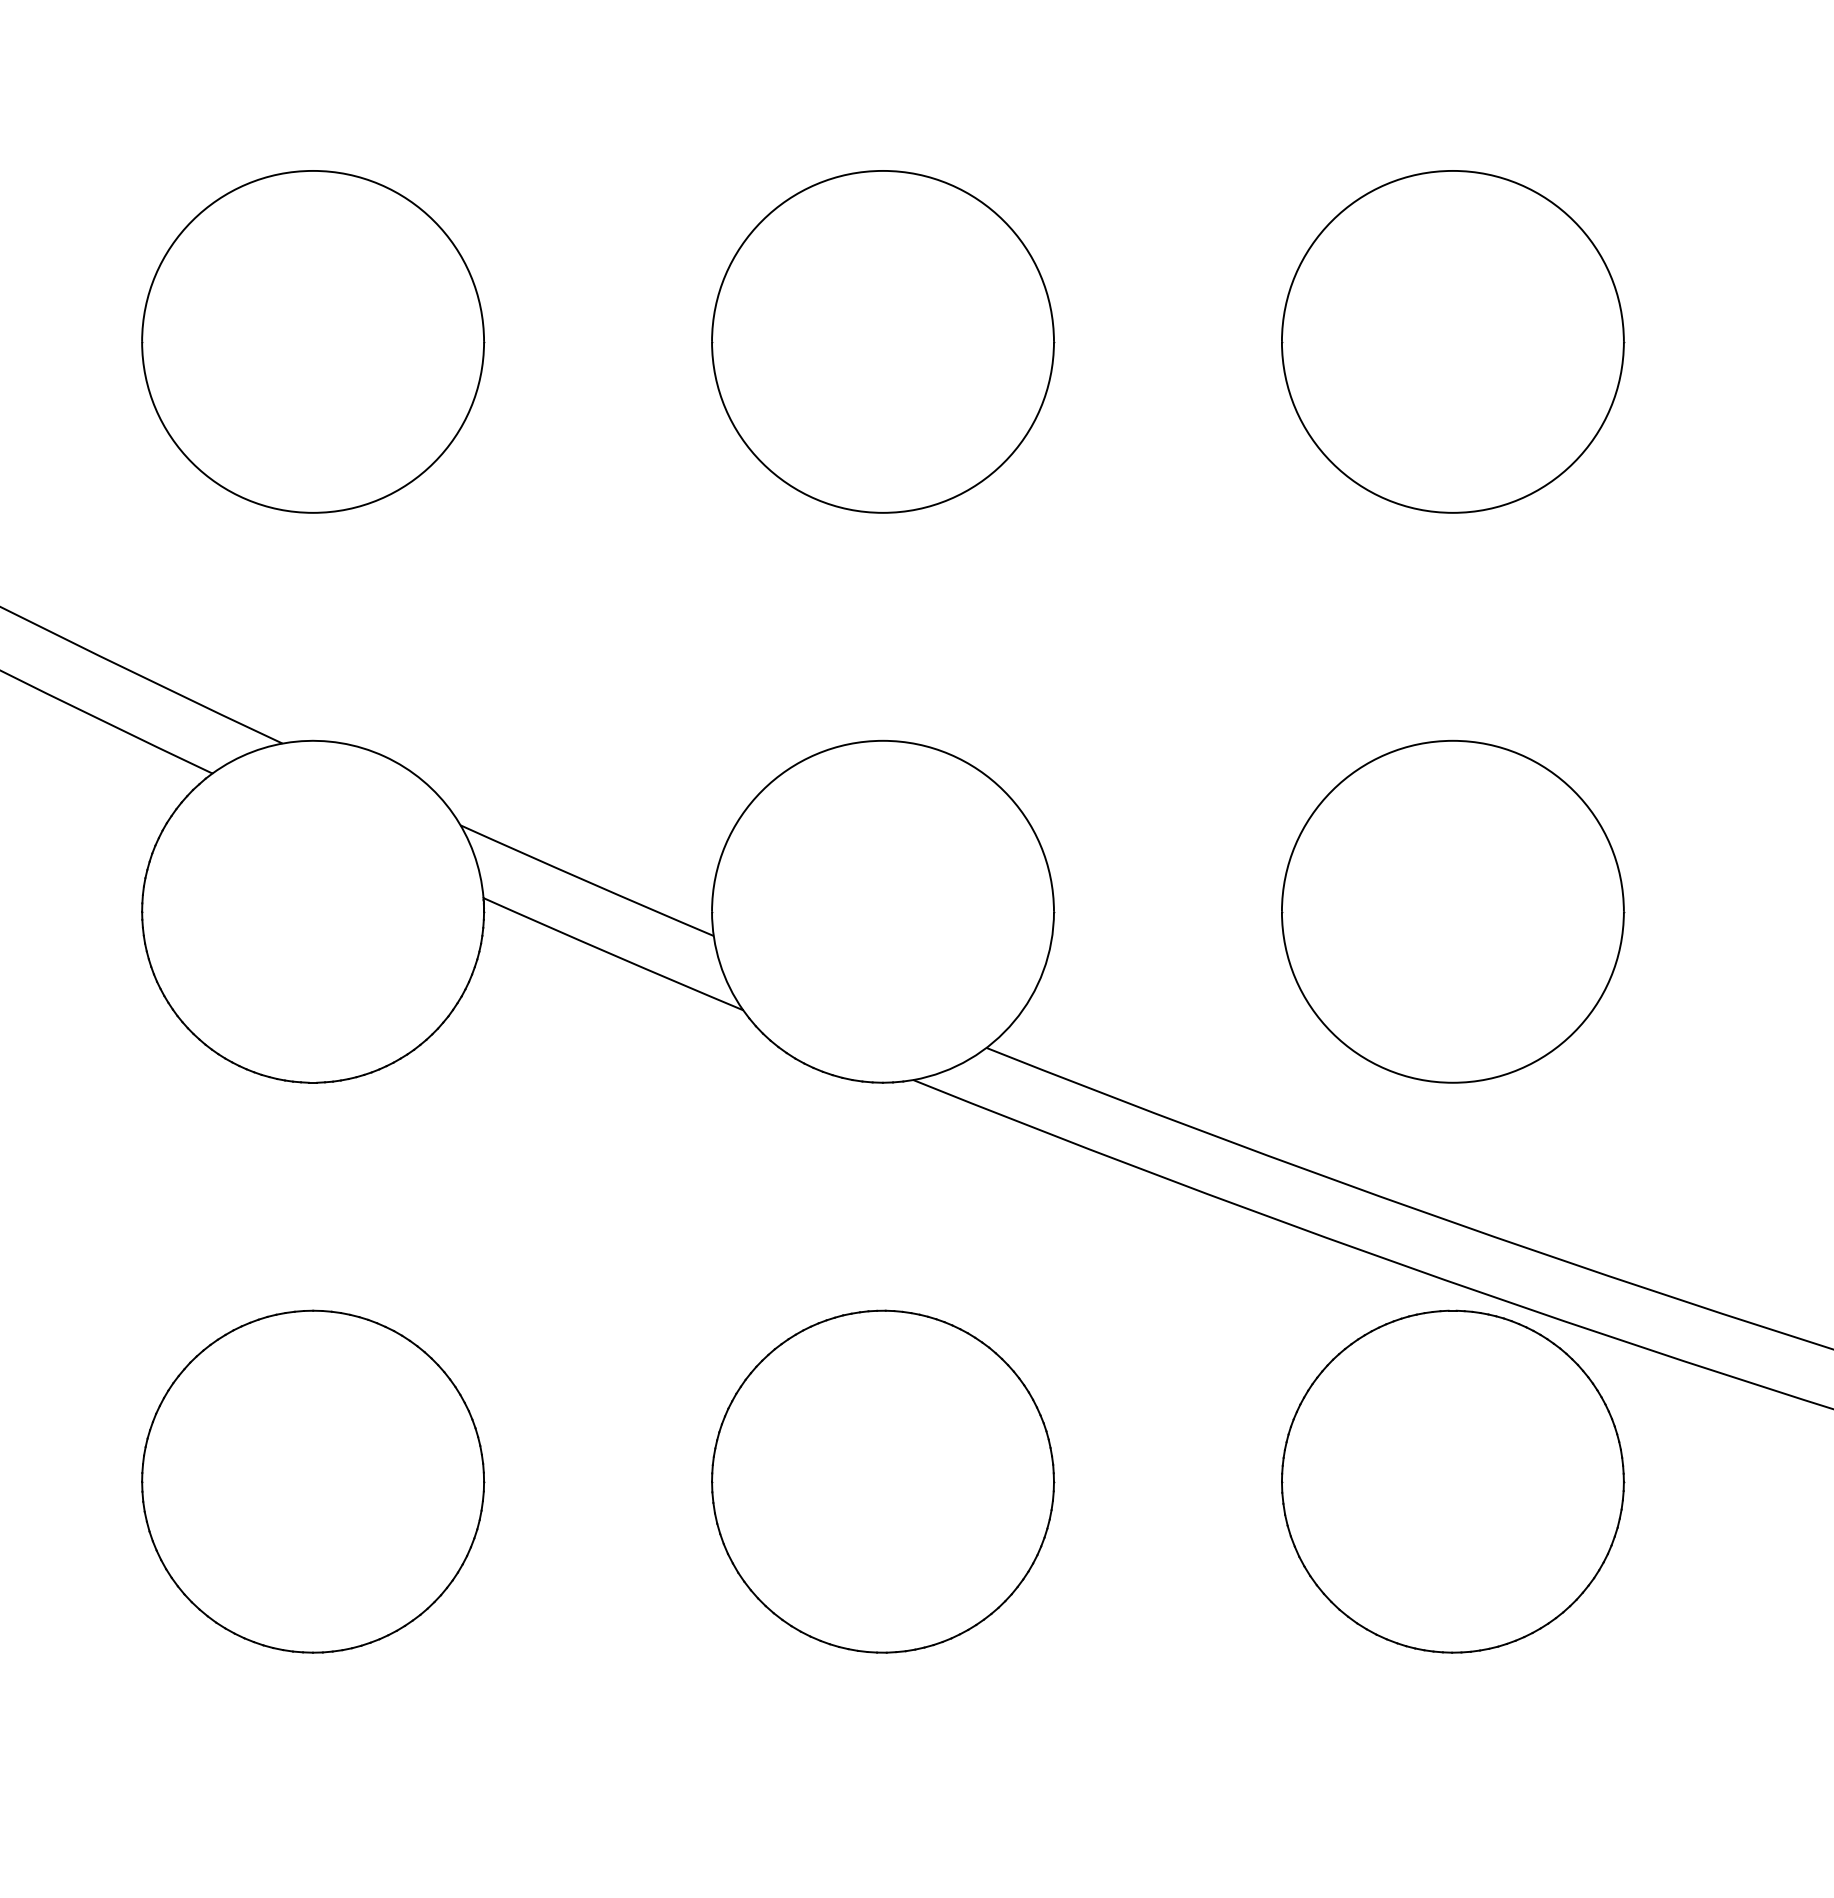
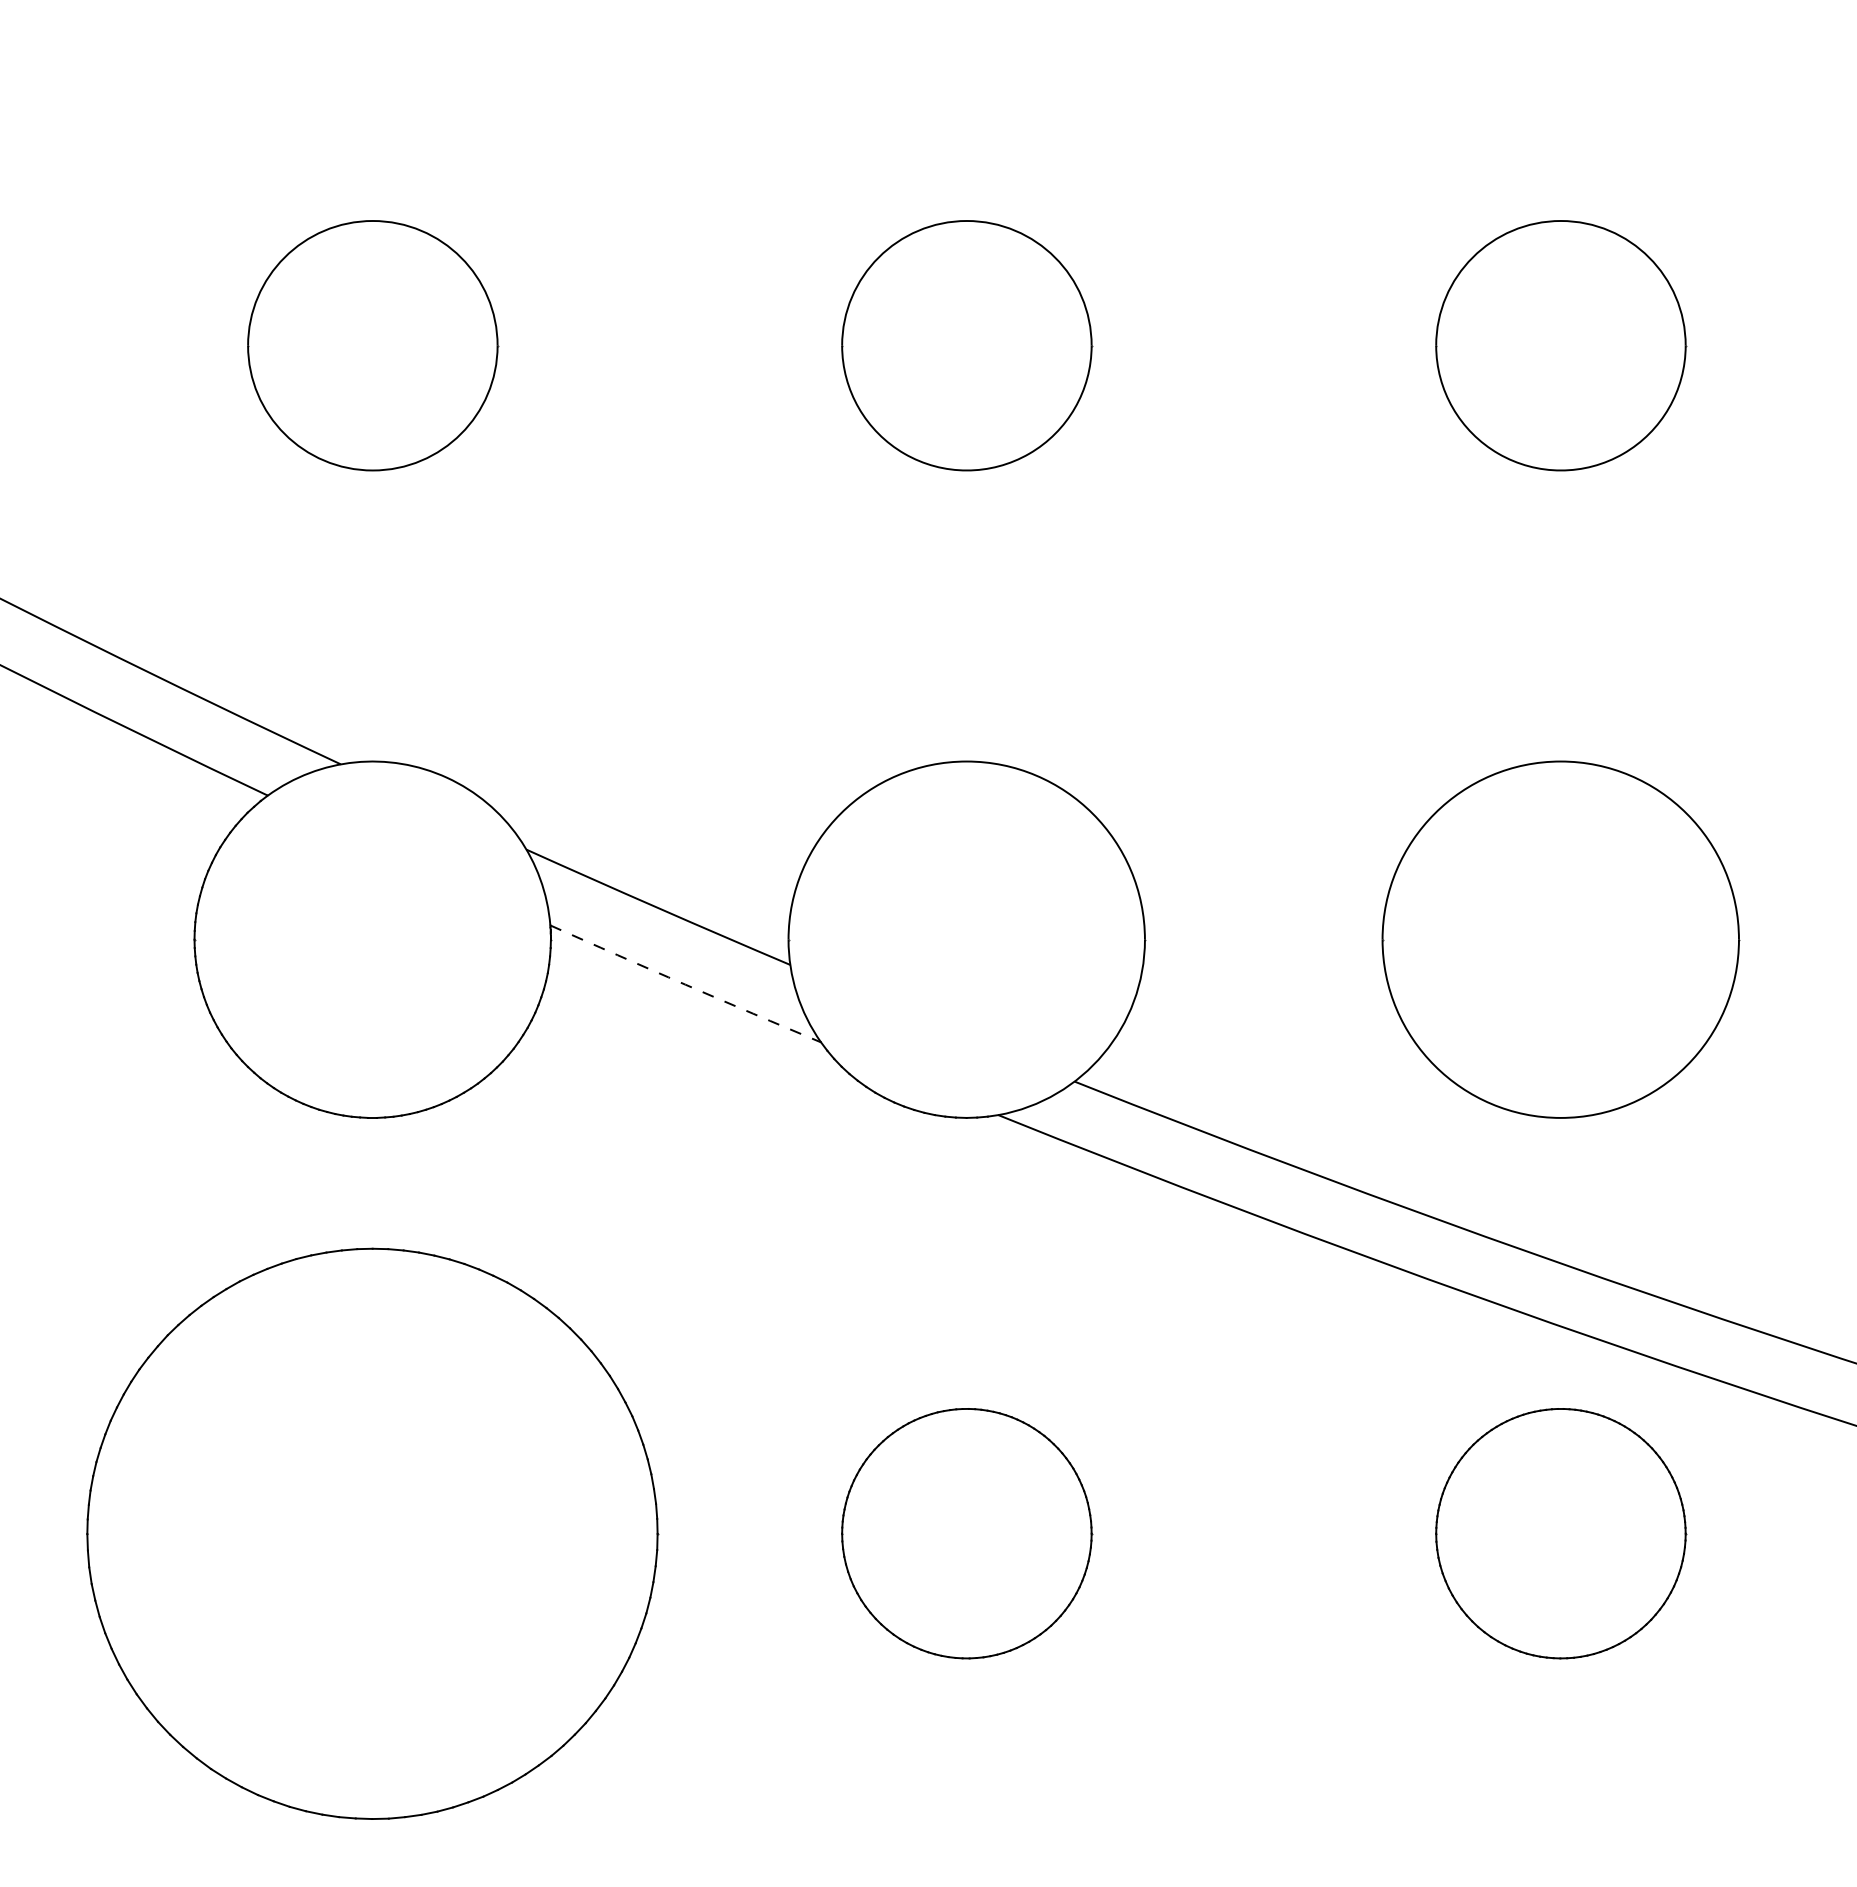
part: (313, 341) -> (373, 345), size x0.7
part: (883, 341) -> (967, 345), size x0.7
part: (1453, 341) -> (1561, 345), size x0.7
arc: (613, 954) -> (685, 984), solid -> dashed
part: (313, 1481) -> (373, 1533), size x1.6
part: (883, 1481) -> (967, 1533), size x0.7
part: (1453, 1481) -> (1561, 1533), size x0.7

